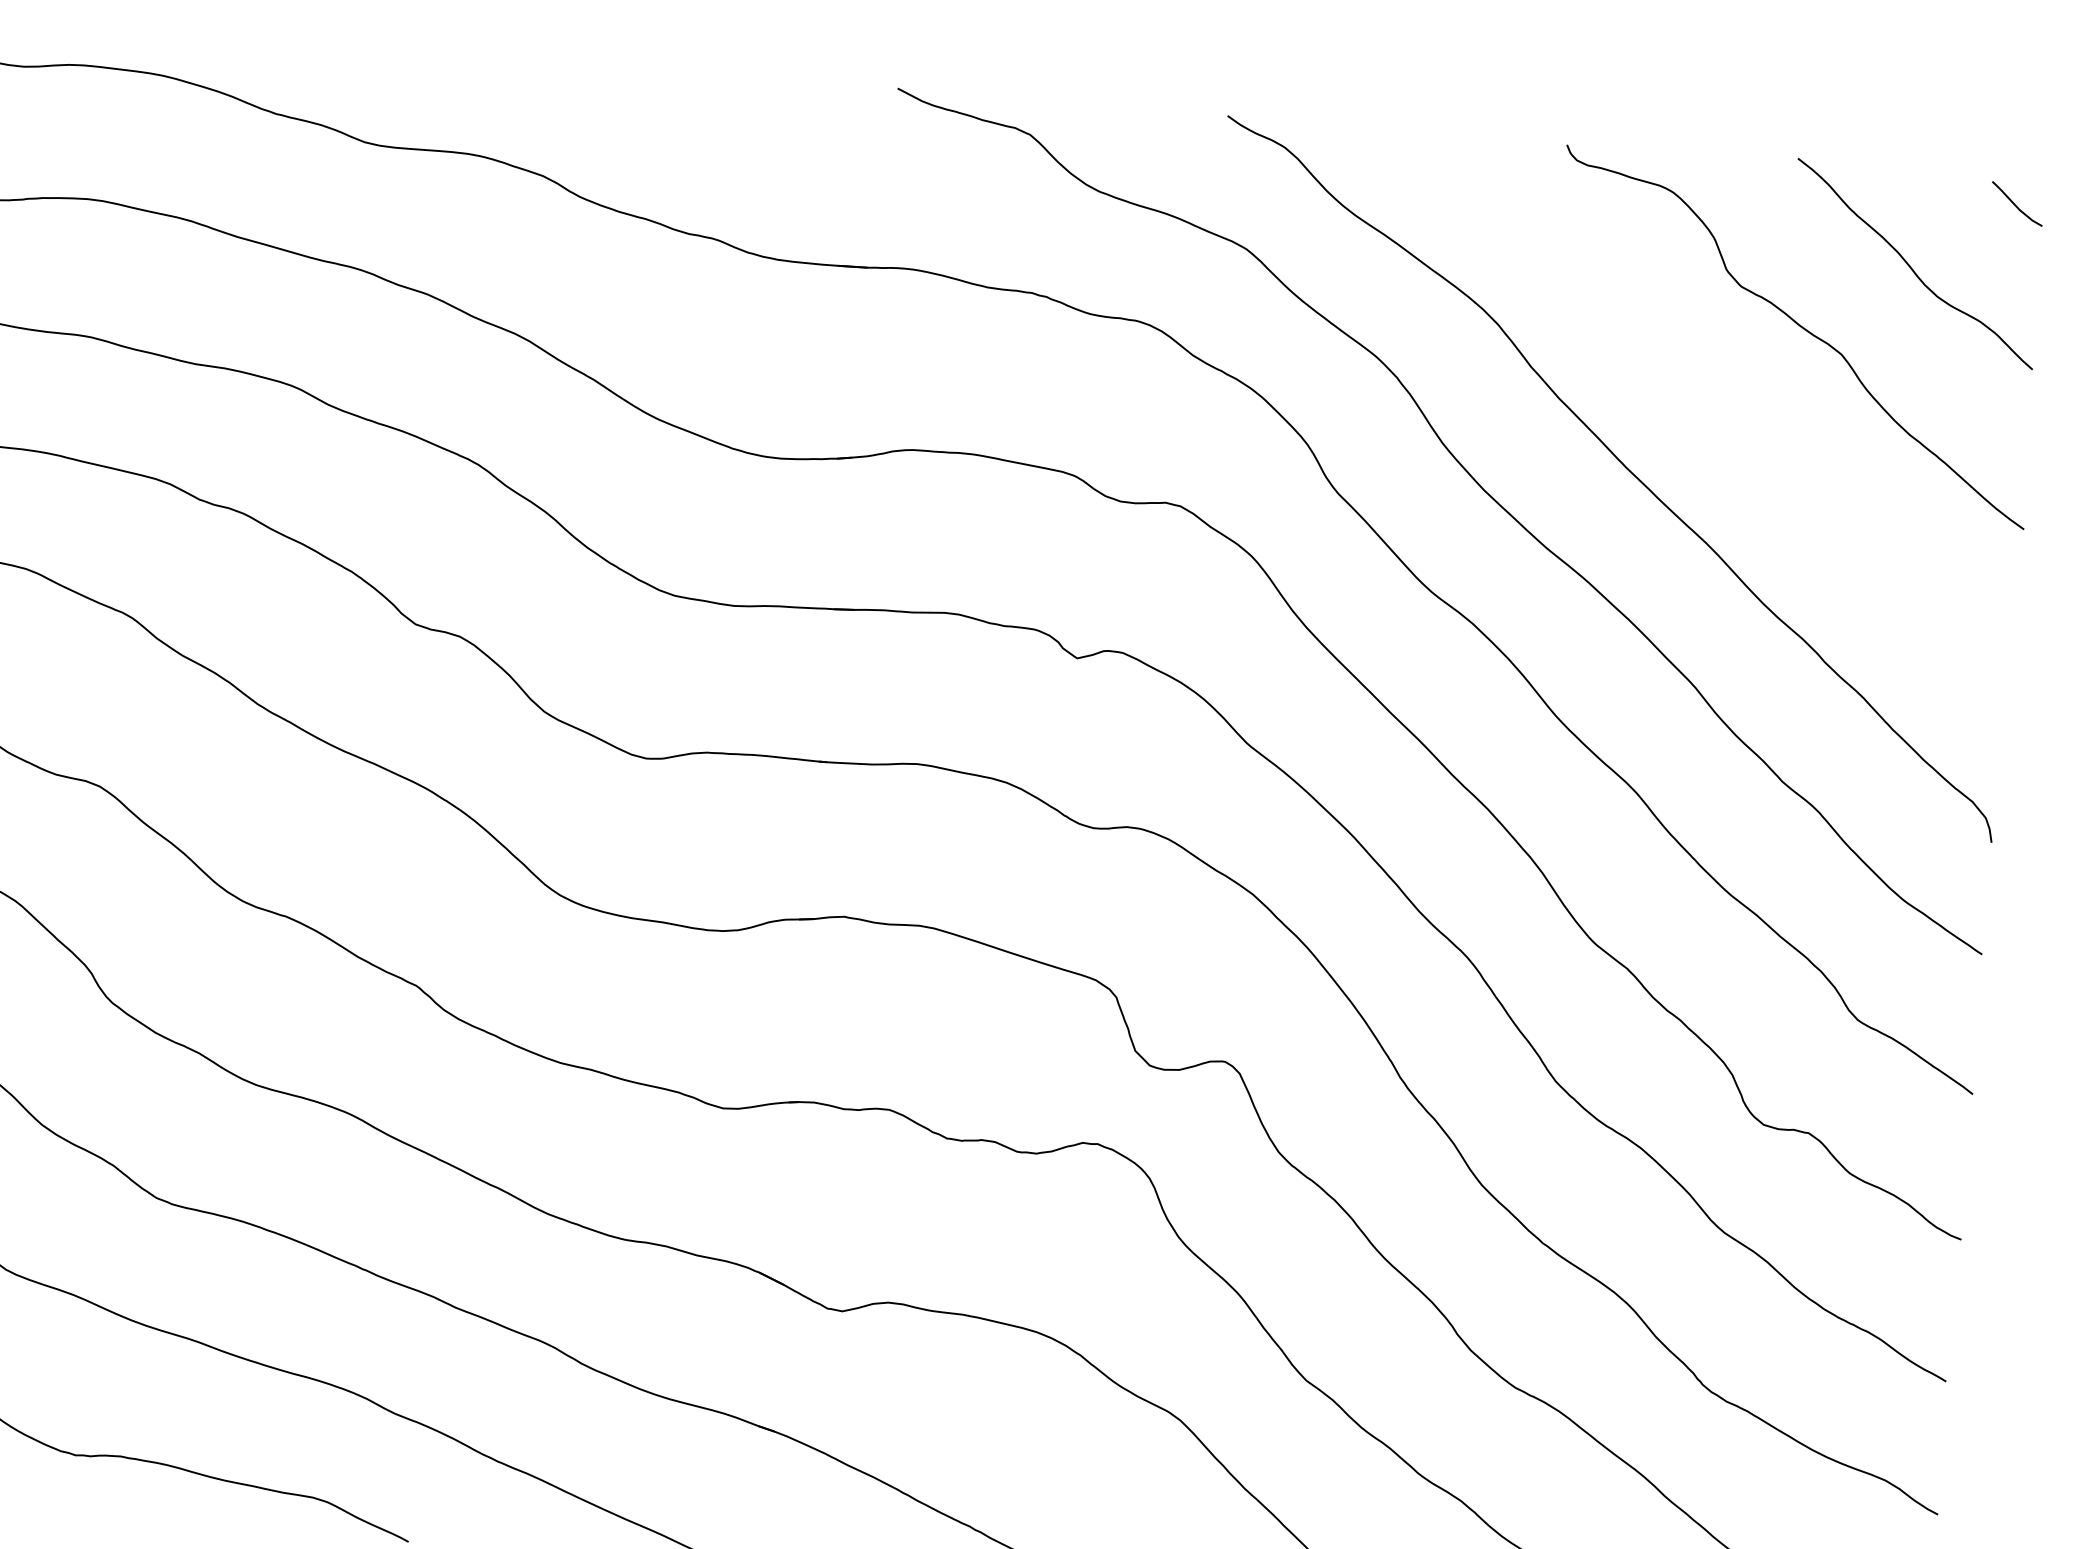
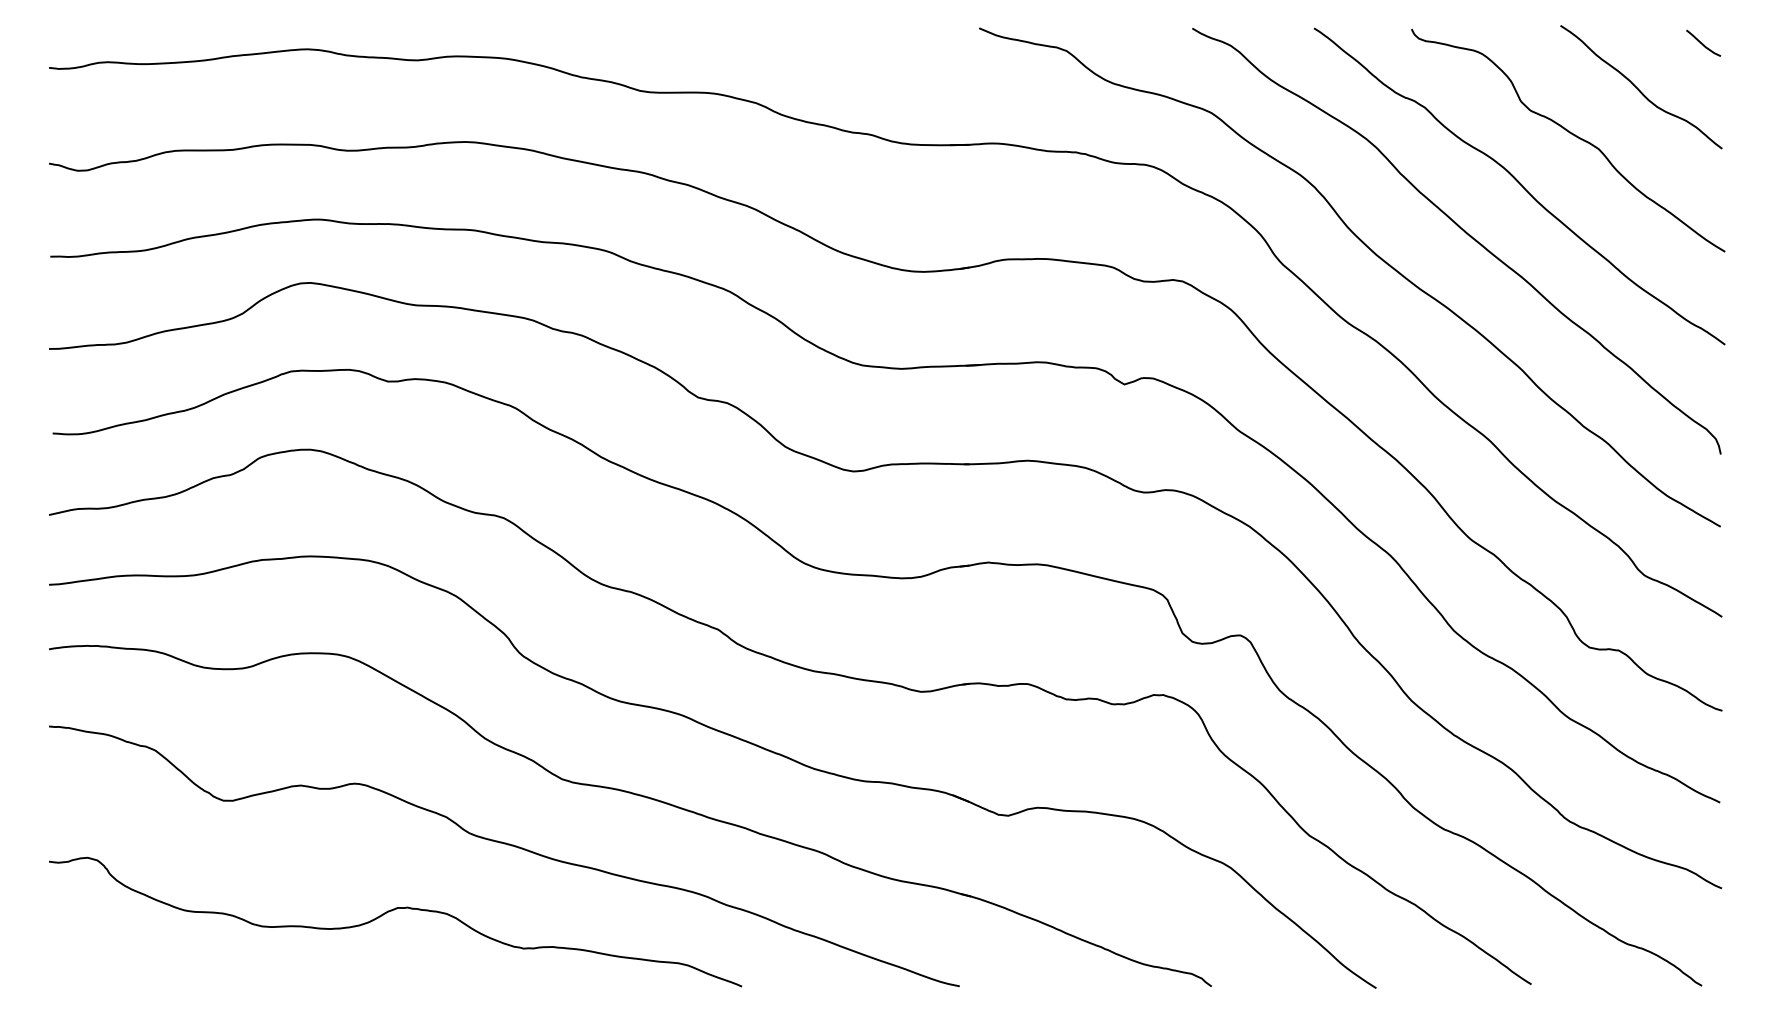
curve: (1715, 400) -> (1520, 185), added

